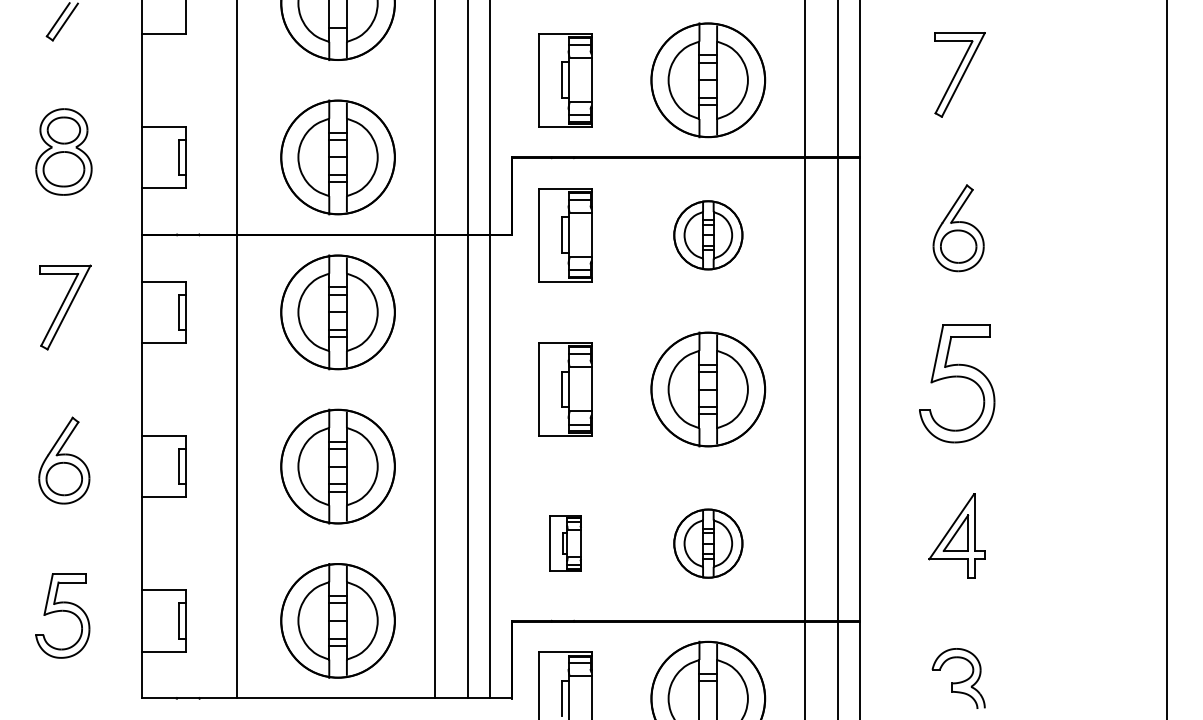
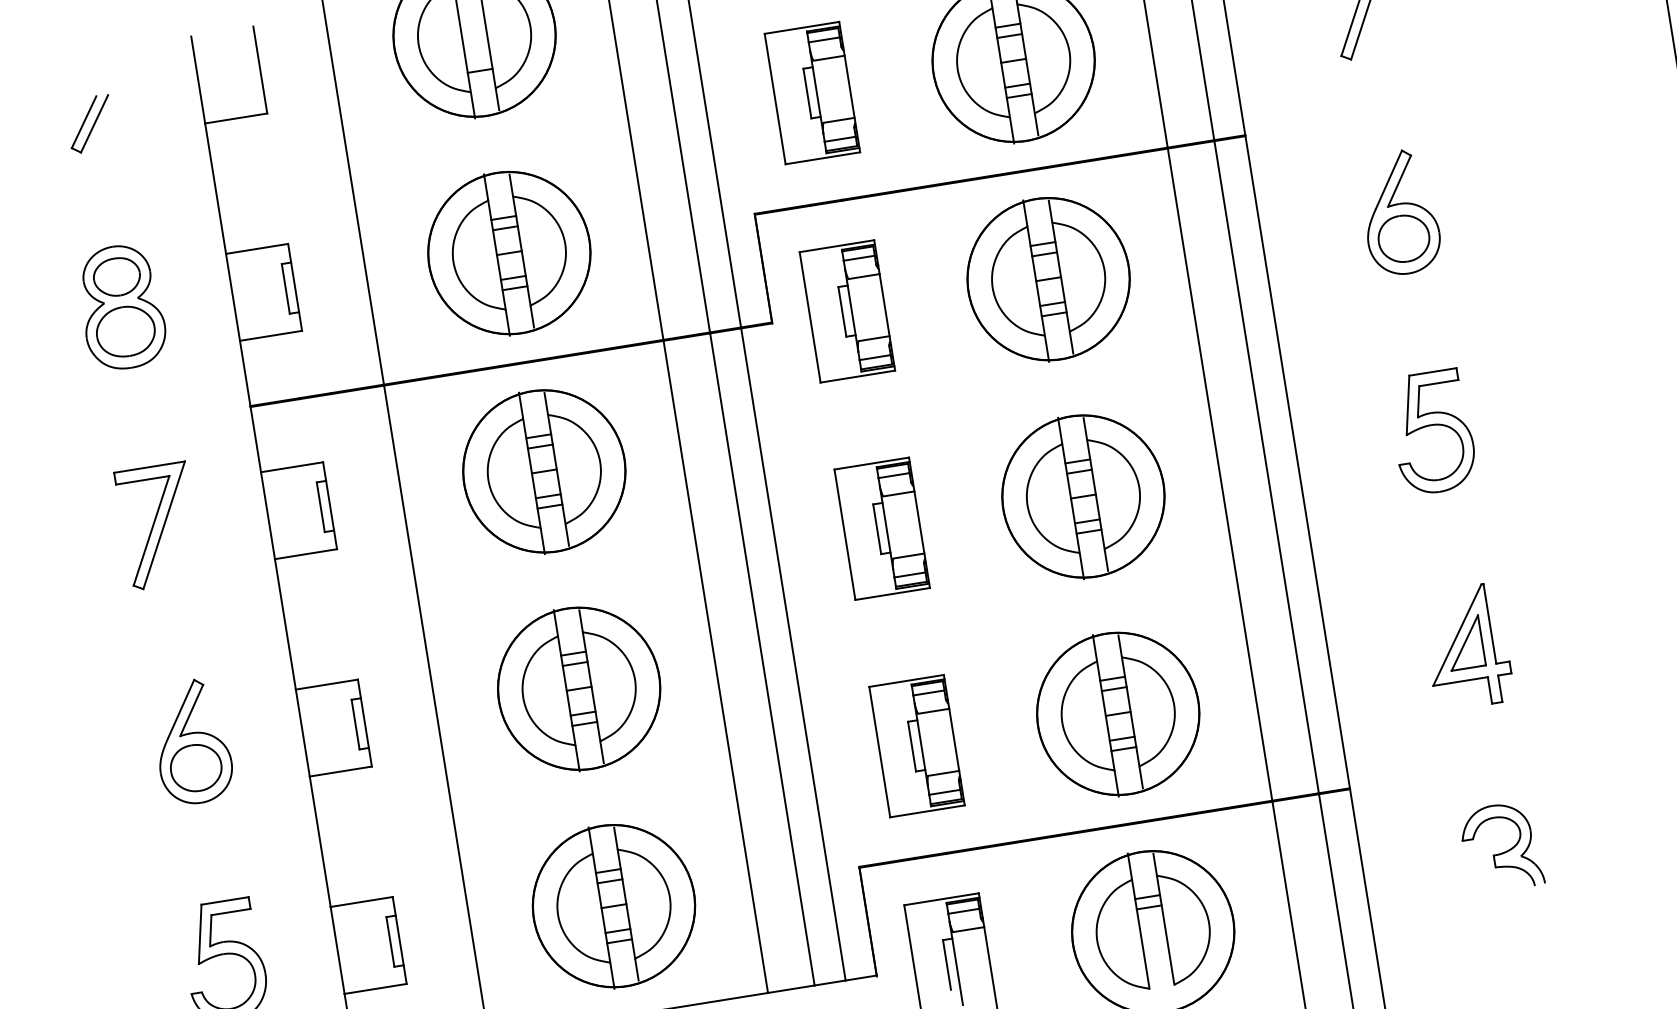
part: (708, 235) -> (1048, 279), size x1.67
part: (956, 383) -> (1431, 432), size x0.71
part: (565, 543) -> (916, 745), size x1.67
part: (708, 543) -> (1118, 713), size x1.67

